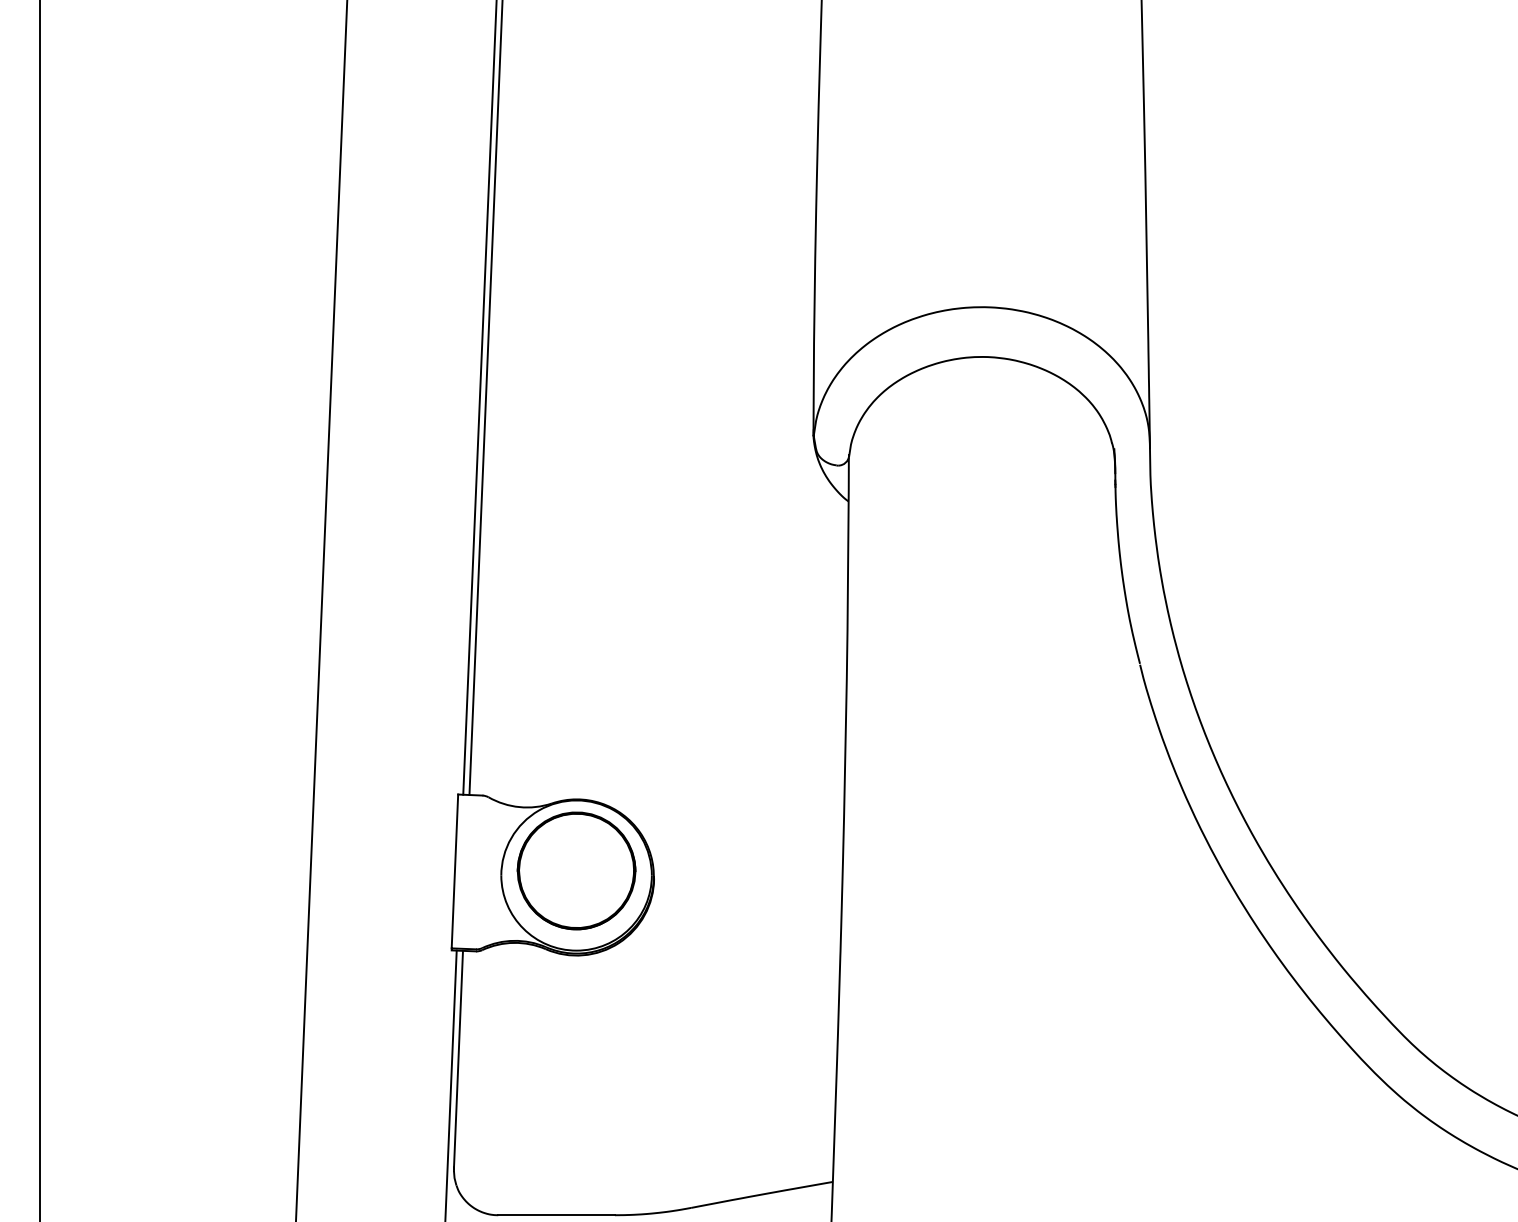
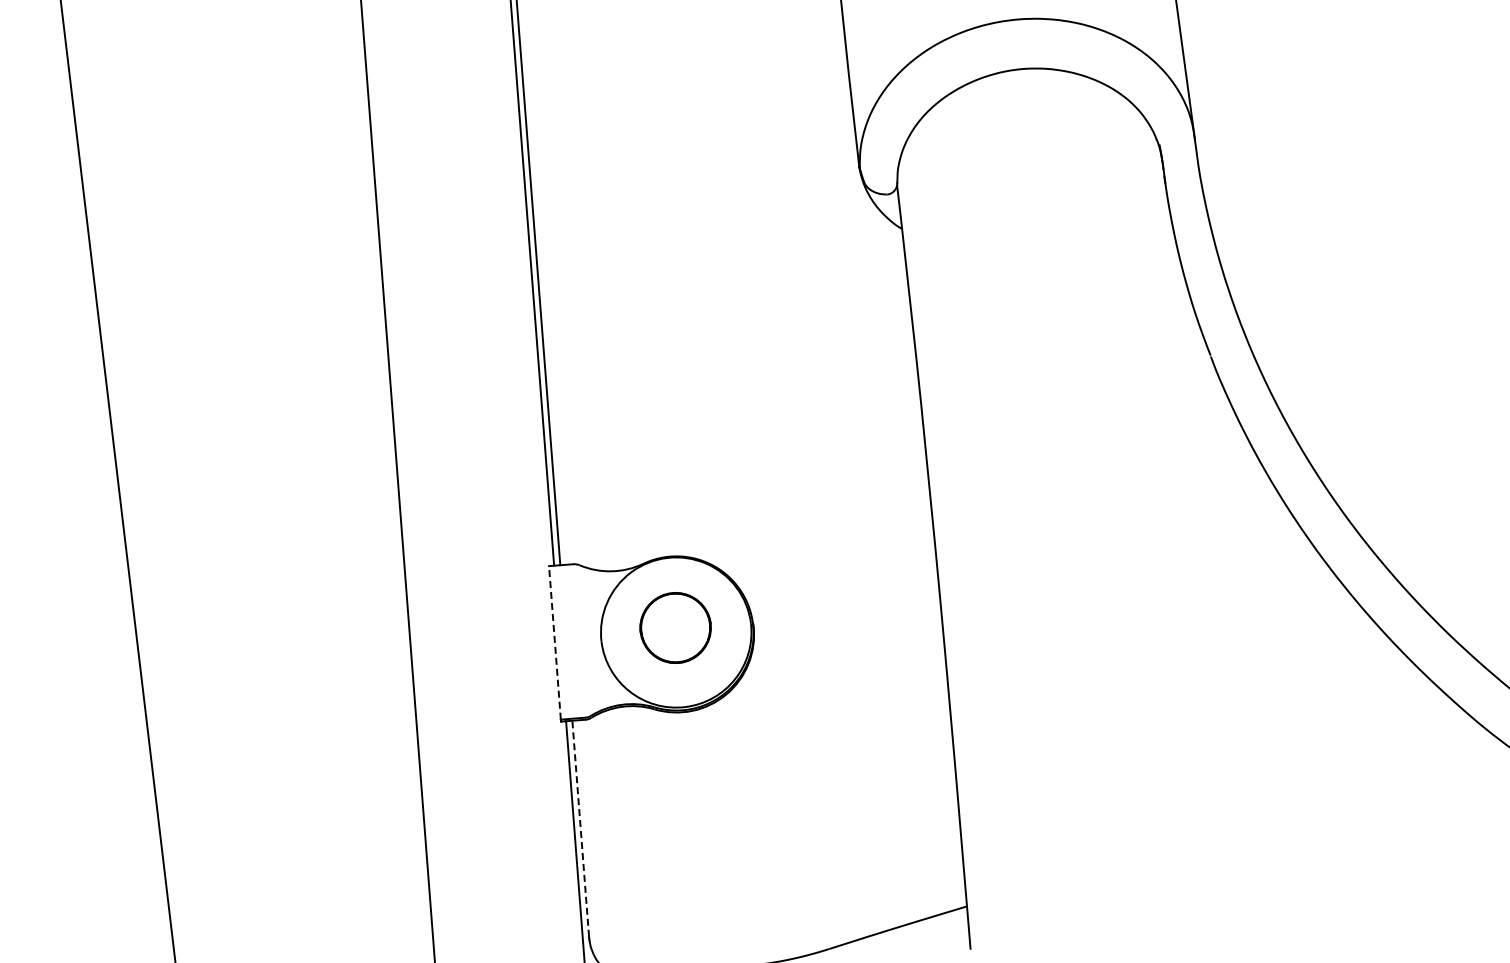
part: (576, 870) -> (675, 627), size x0.6
line: (454, 871) -> (554, 642), solid -> dashed
line: (458, 1058) -> (580, 828), solid -> dashed

